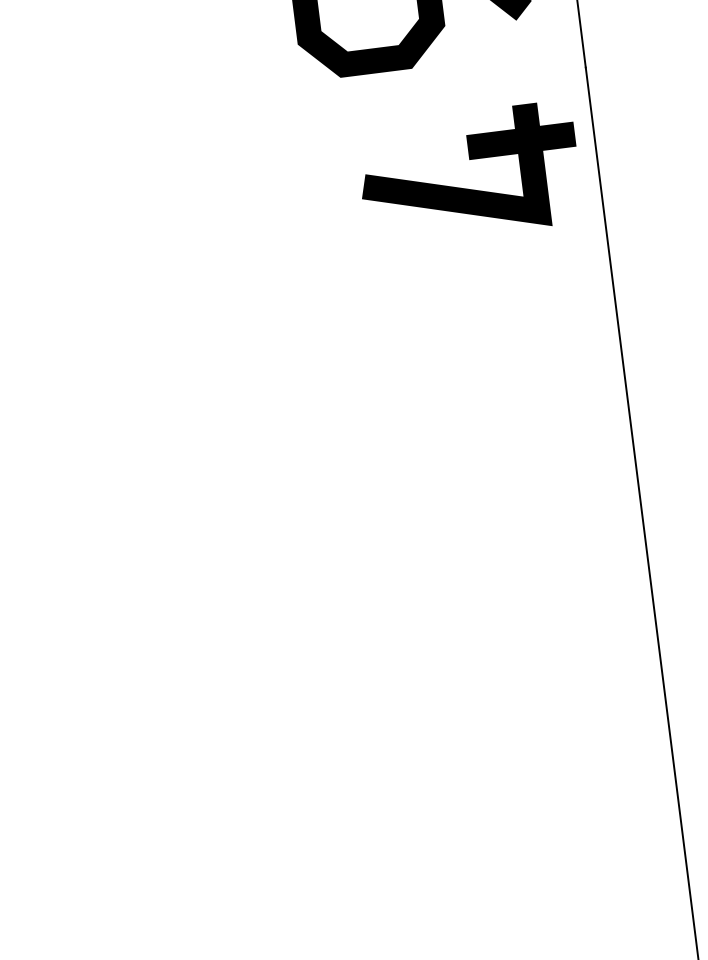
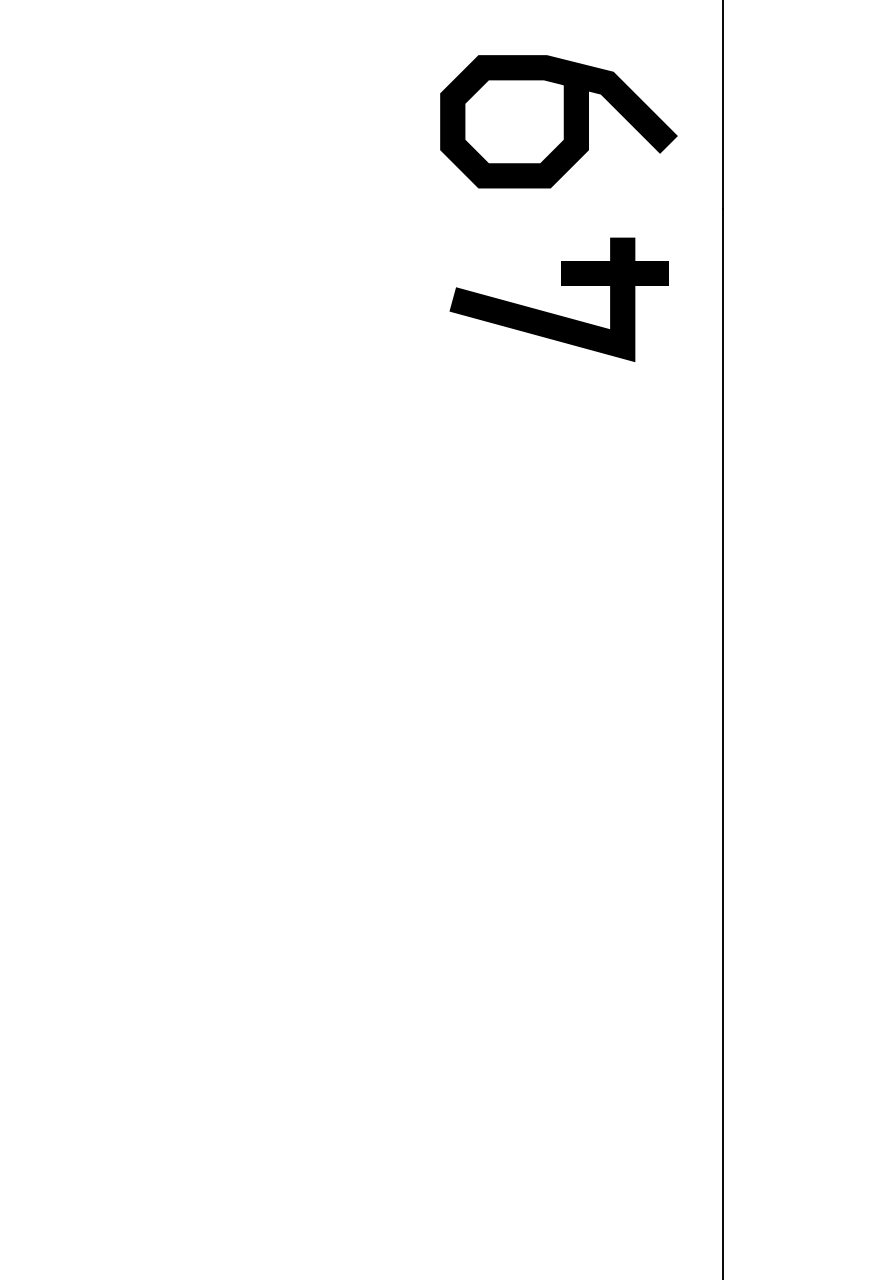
part: (469, 159) -> (561, 285), moved

